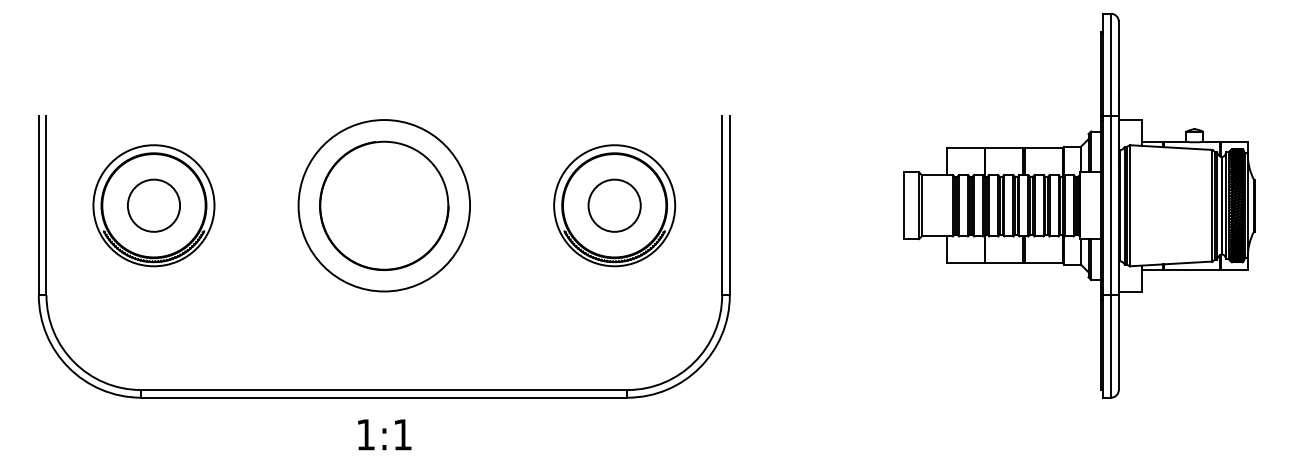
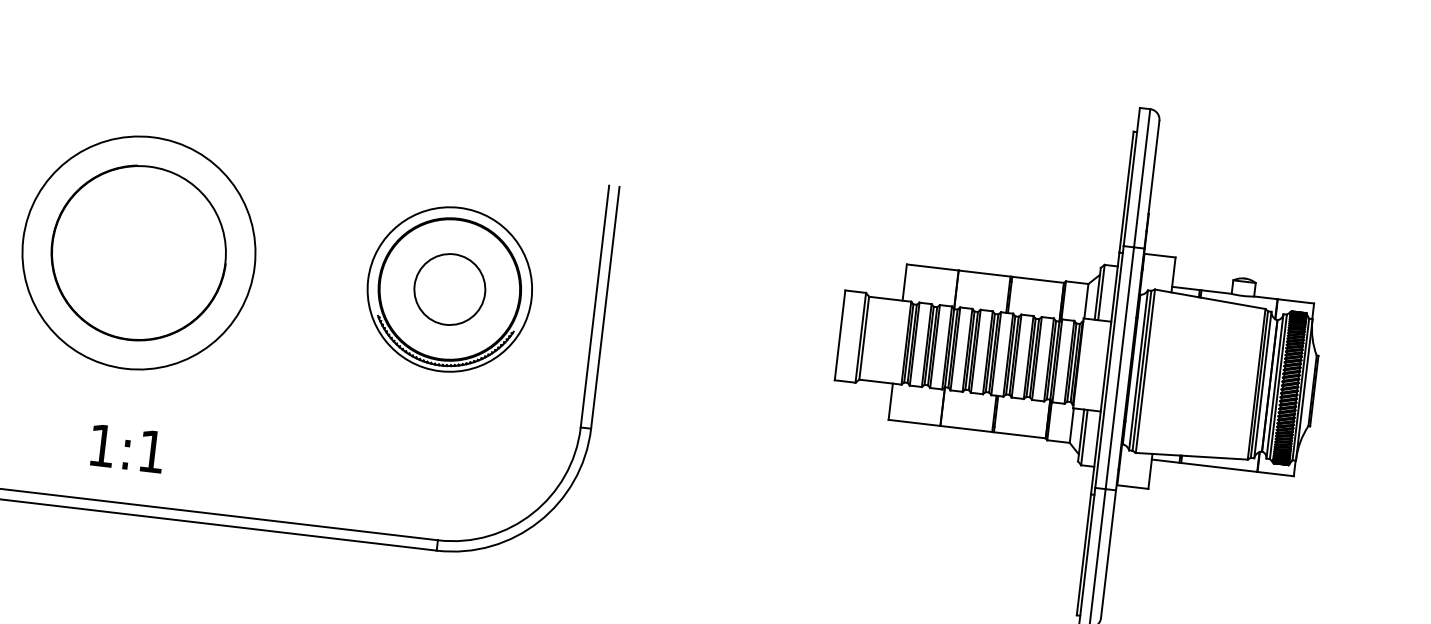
text: (384, 434) -> (127, 448), moved

